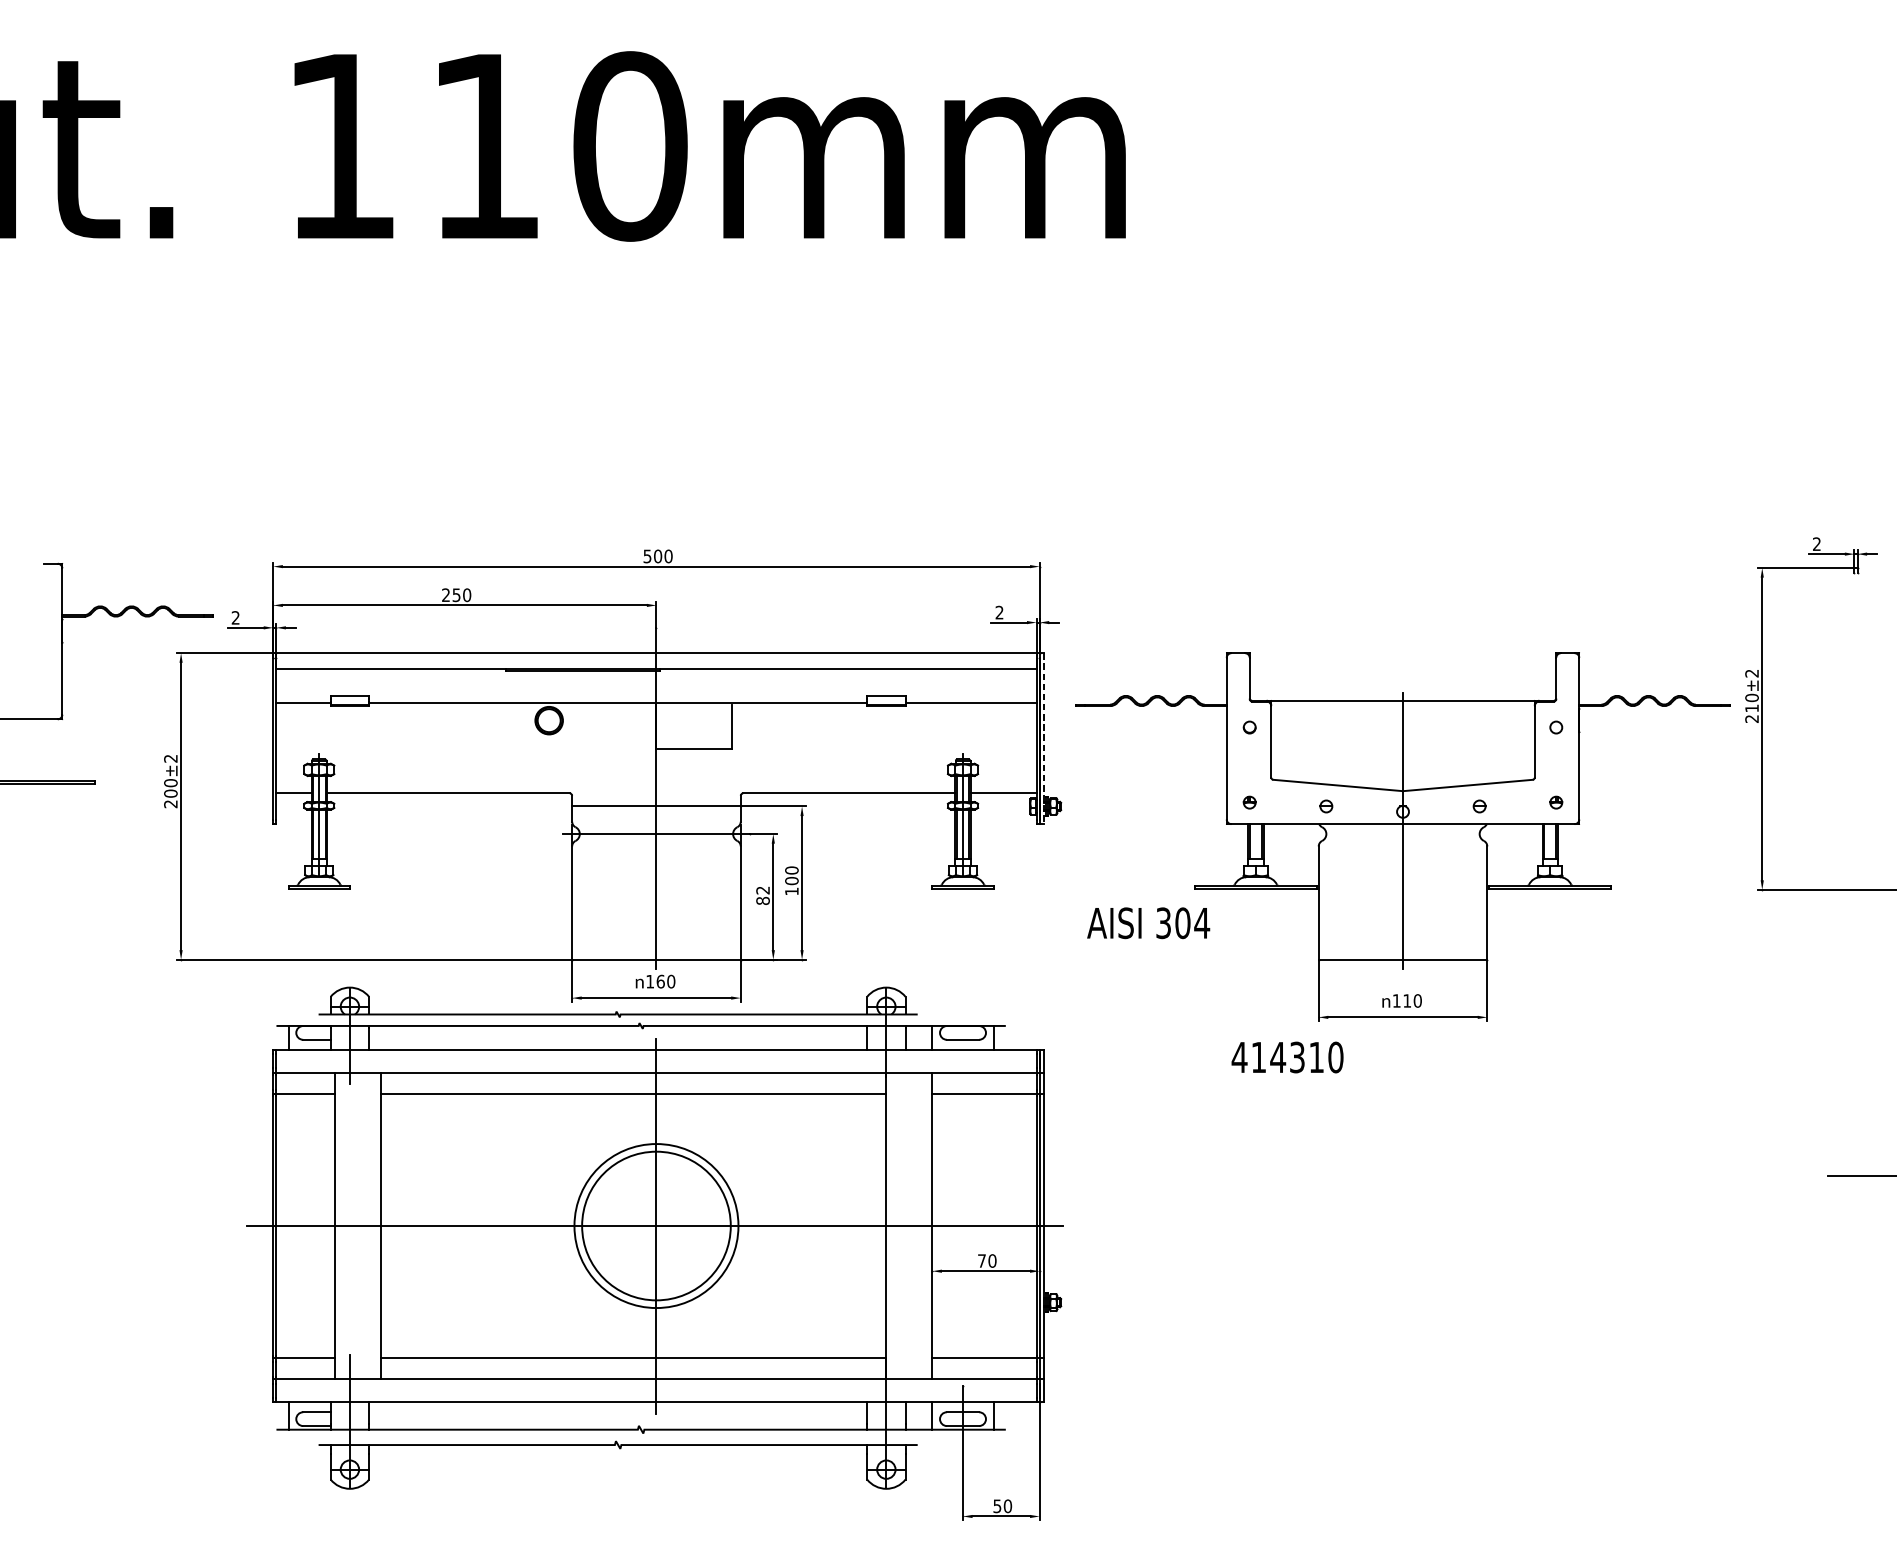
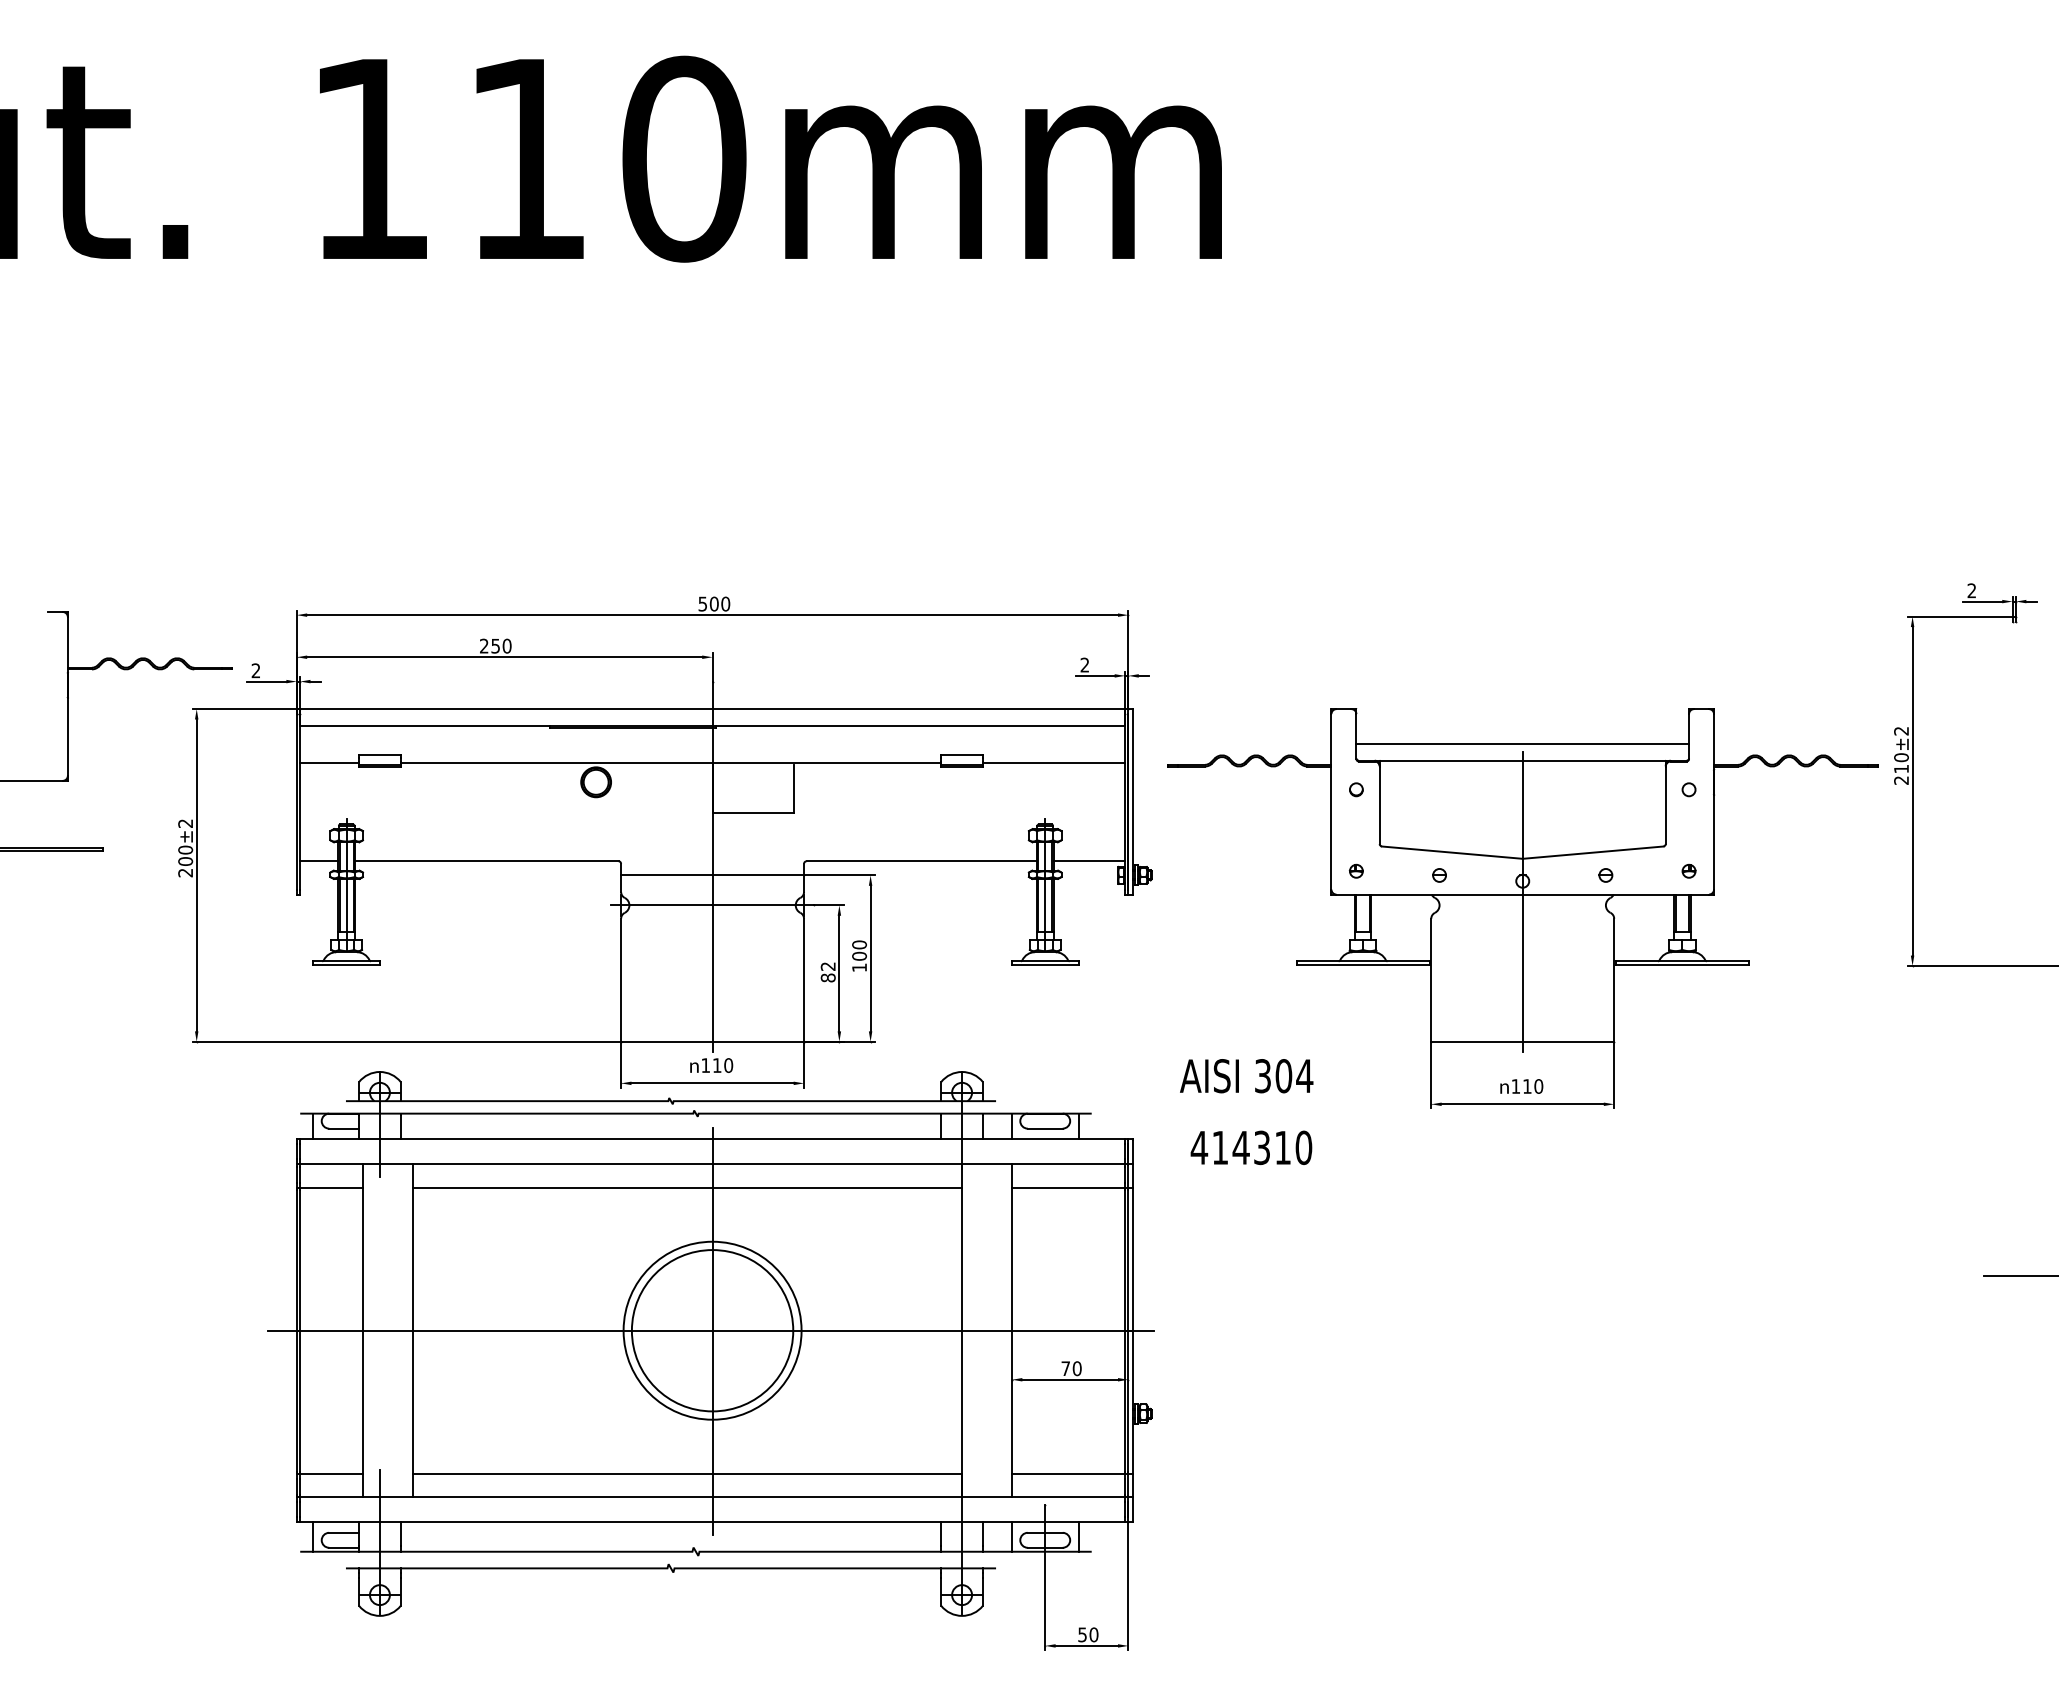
line: (1402, 685) -> (1522, 744), added
line: (1044, 738) -> (1133, 801), dashed -> solid
text: (1148, 923) -> (1246, 1076), moved
text: (660, 981) -> (716, 1065), 160 -> 110
text: (1287, 1057) -> (1251, 1147), moved

